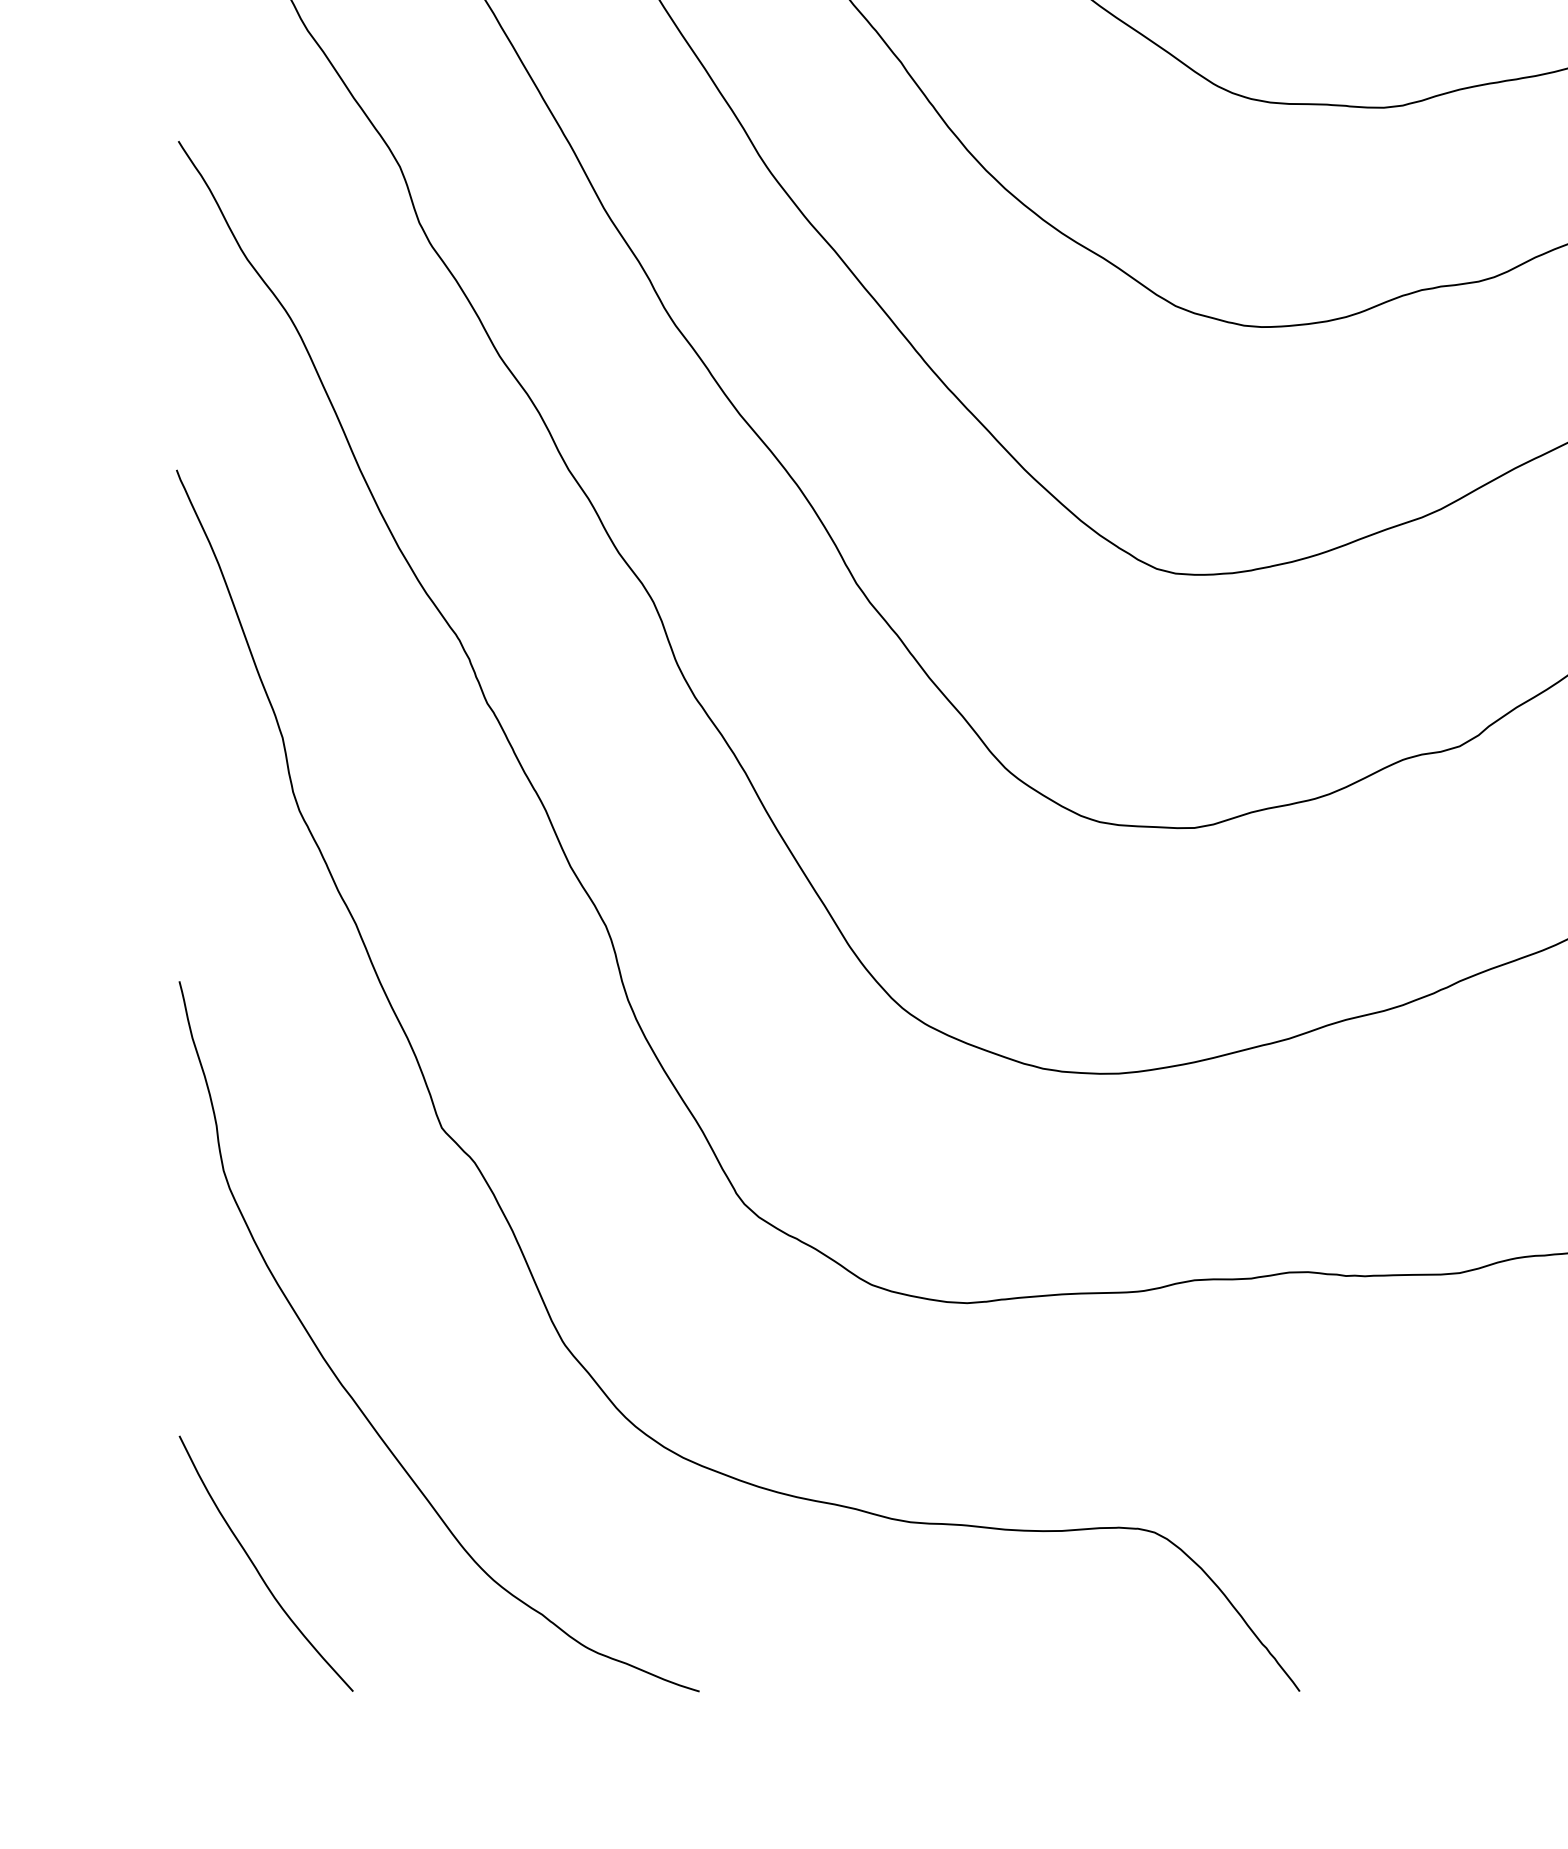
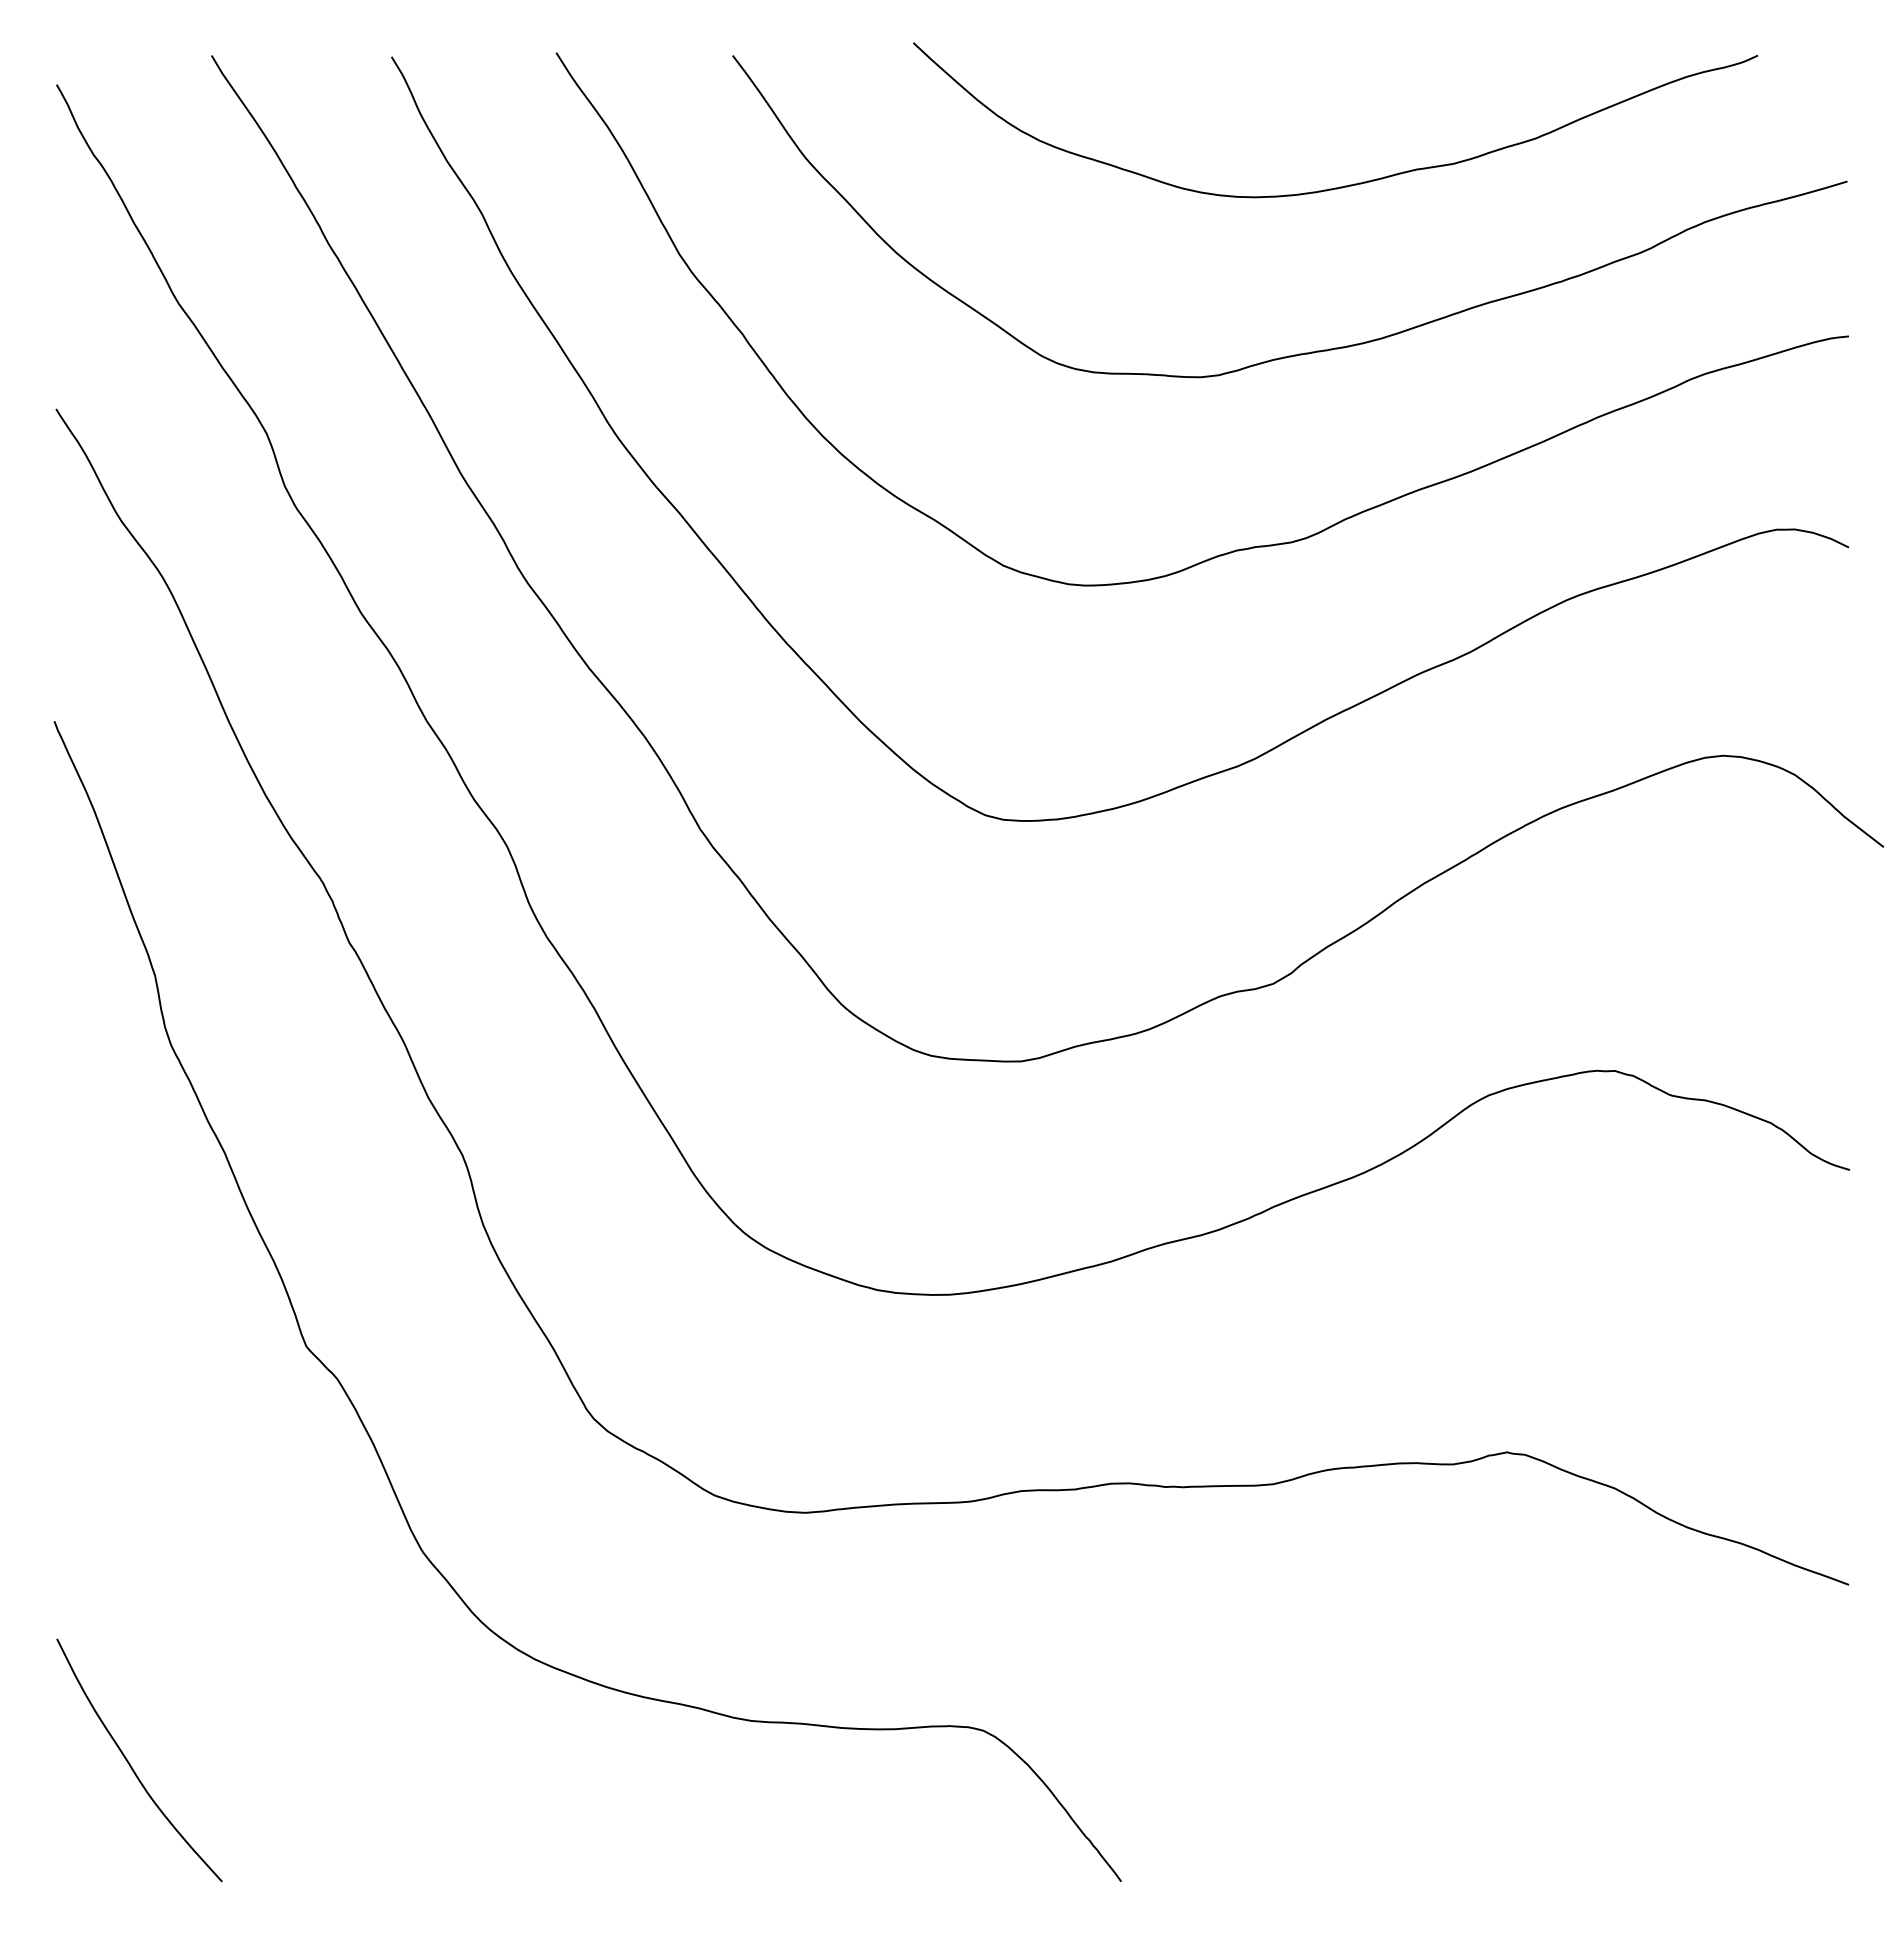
curve: (352, 1396) -> (221, 1601), removed

